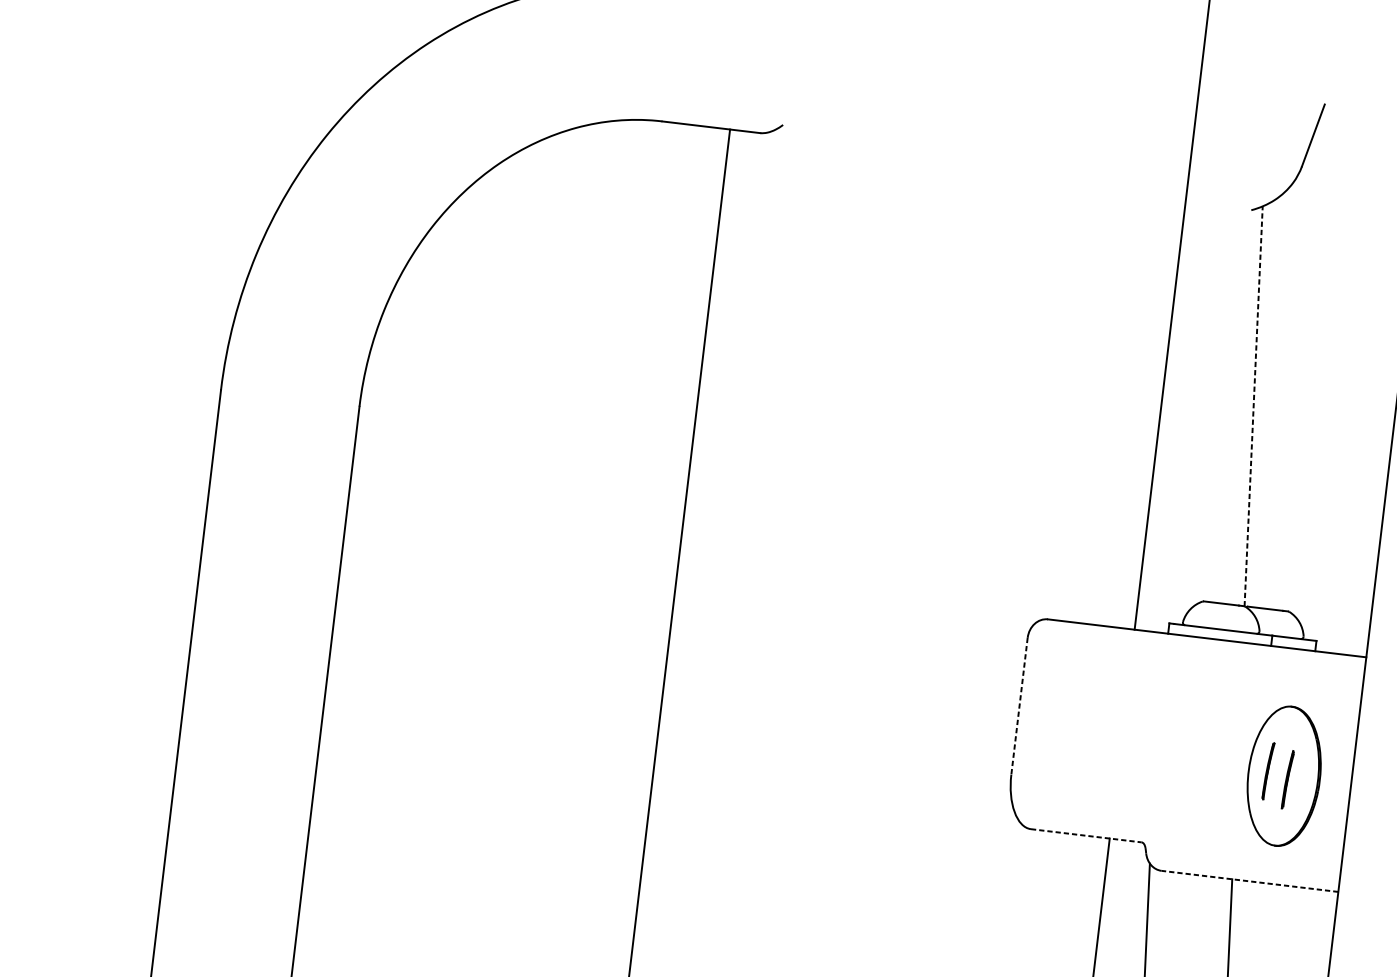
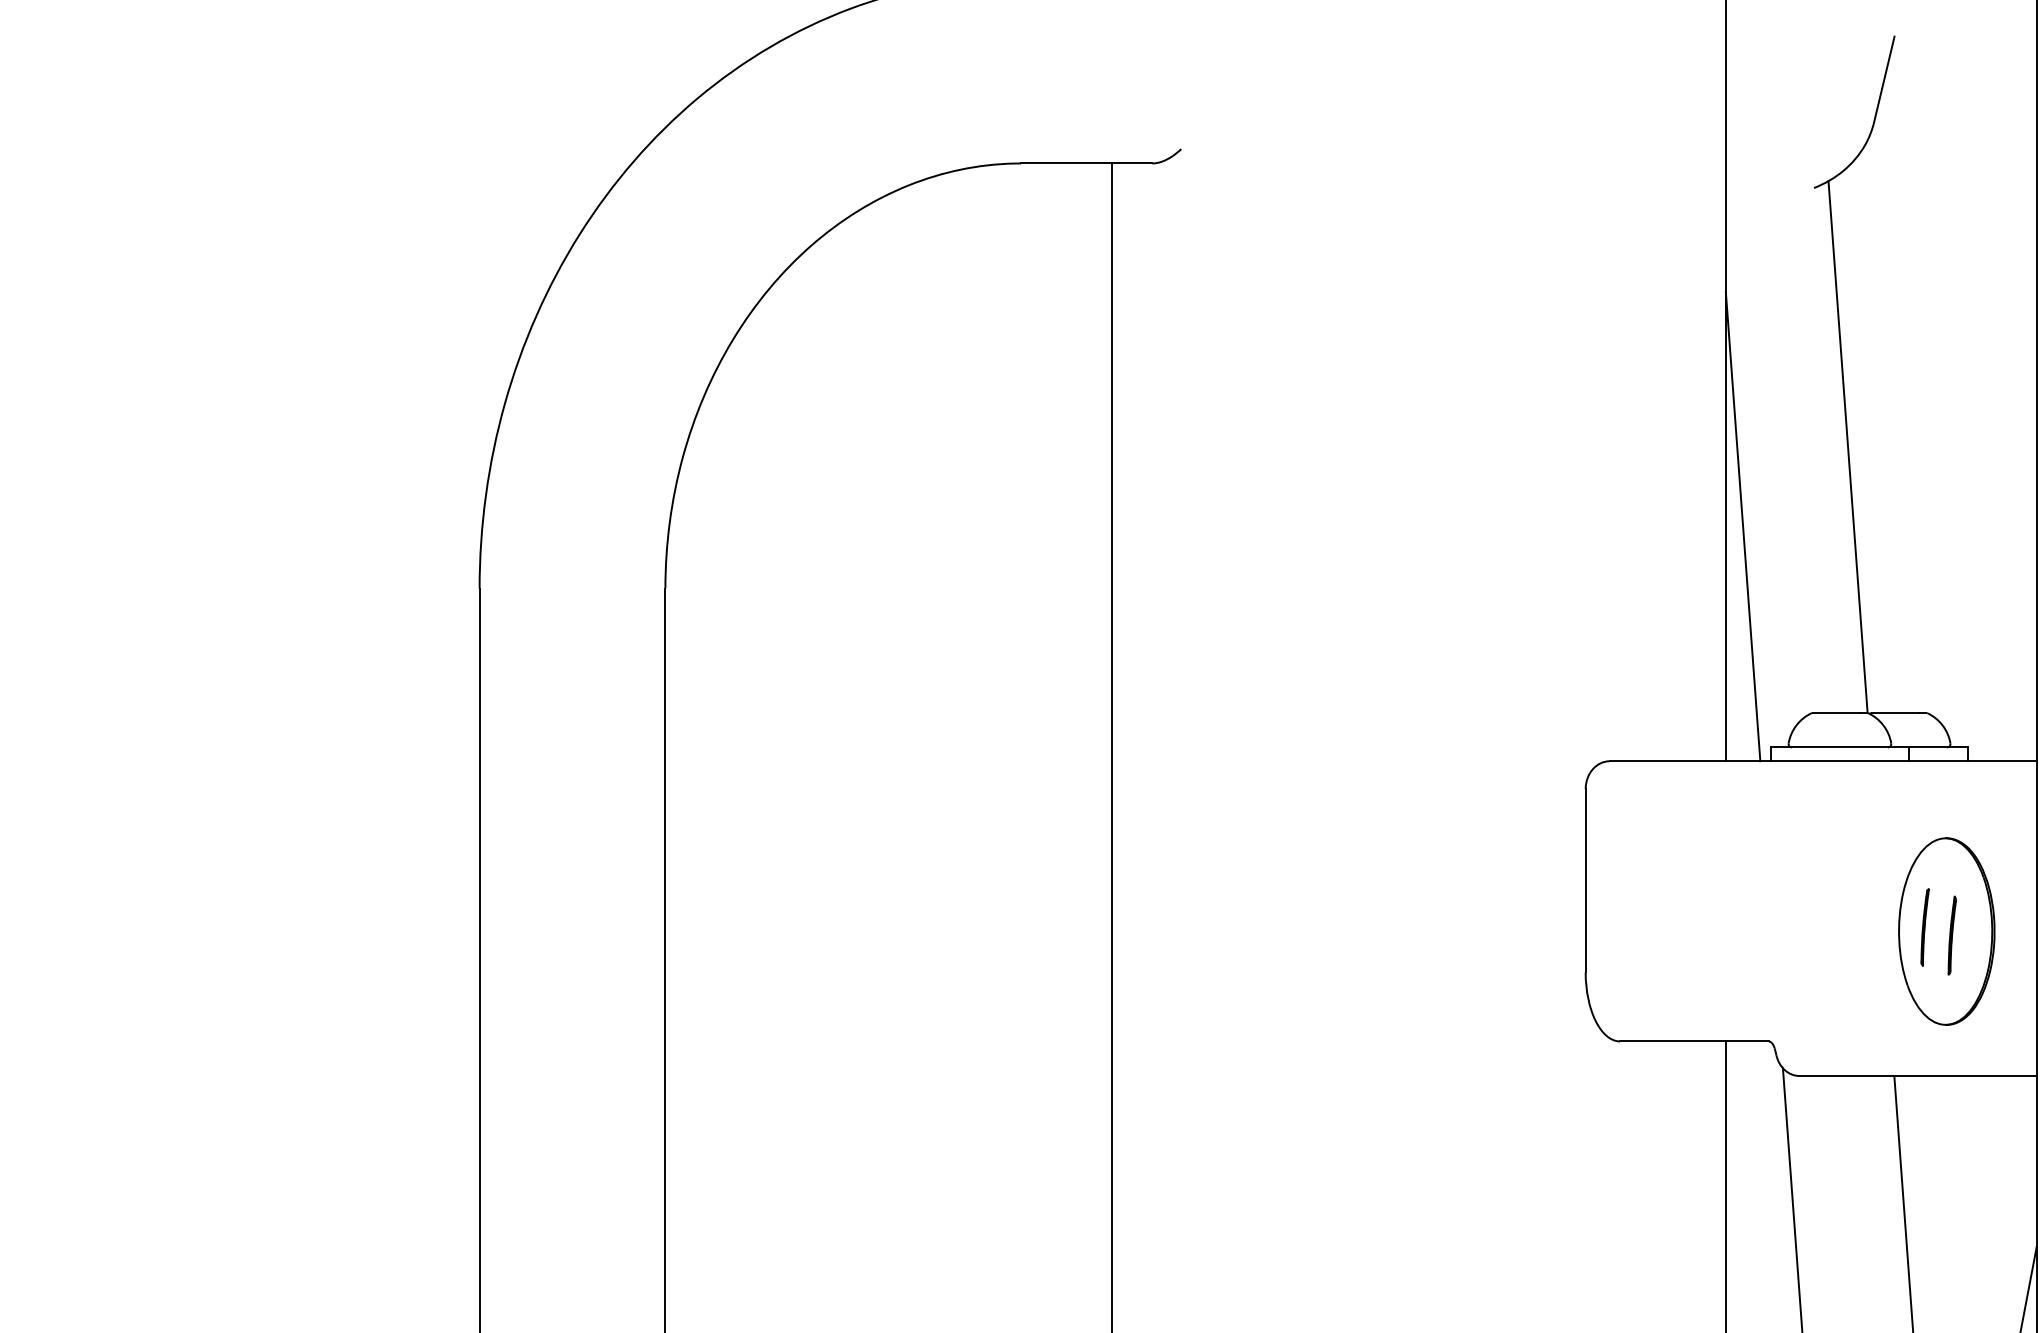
line: (1253, 406) -> (1848, 447), dashed -> solid
line: (1167, 456) -> (1742, 526), added
line: (1019, 706) -> (1585, 880), dashed -> solid
line: (1086, 835) -> (1694, 1041), dashed -> solid
line: (1250, 881) -> (1918, 1076), dashed -> solid

